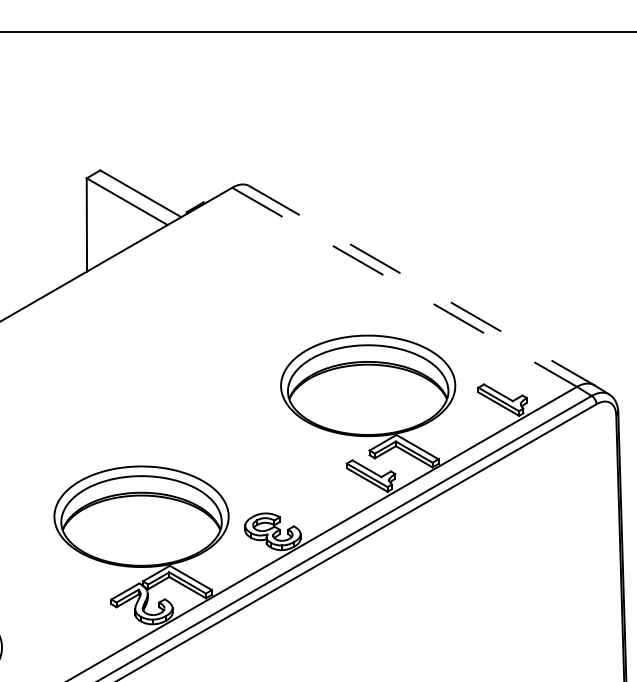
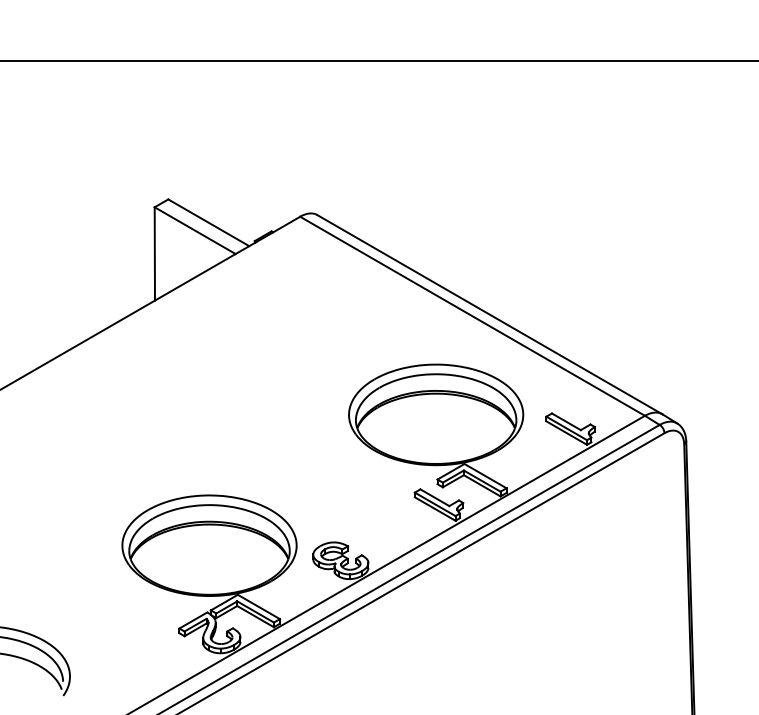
line: (422, 285) -> (490, 314), dashed -> solid
line: (405, 287) -> (473, 316), dashed -> solid

